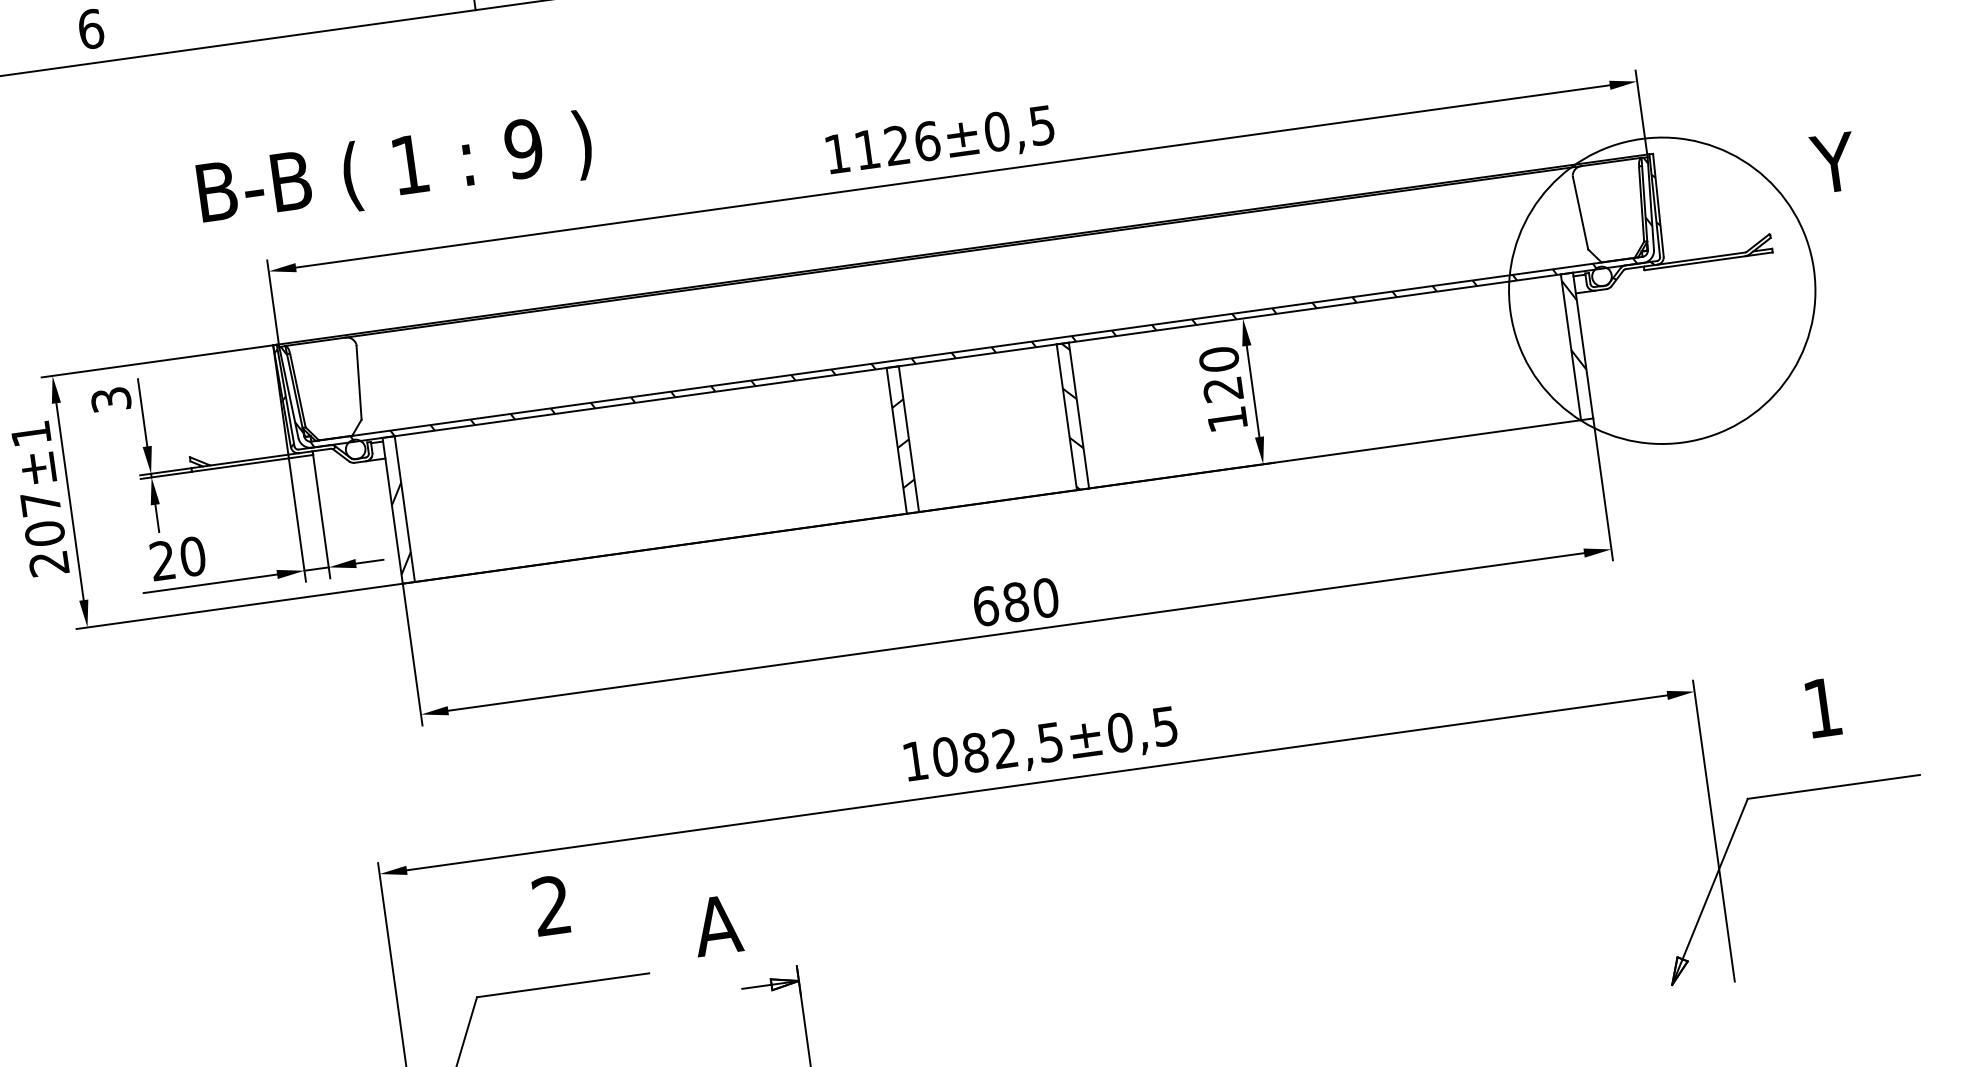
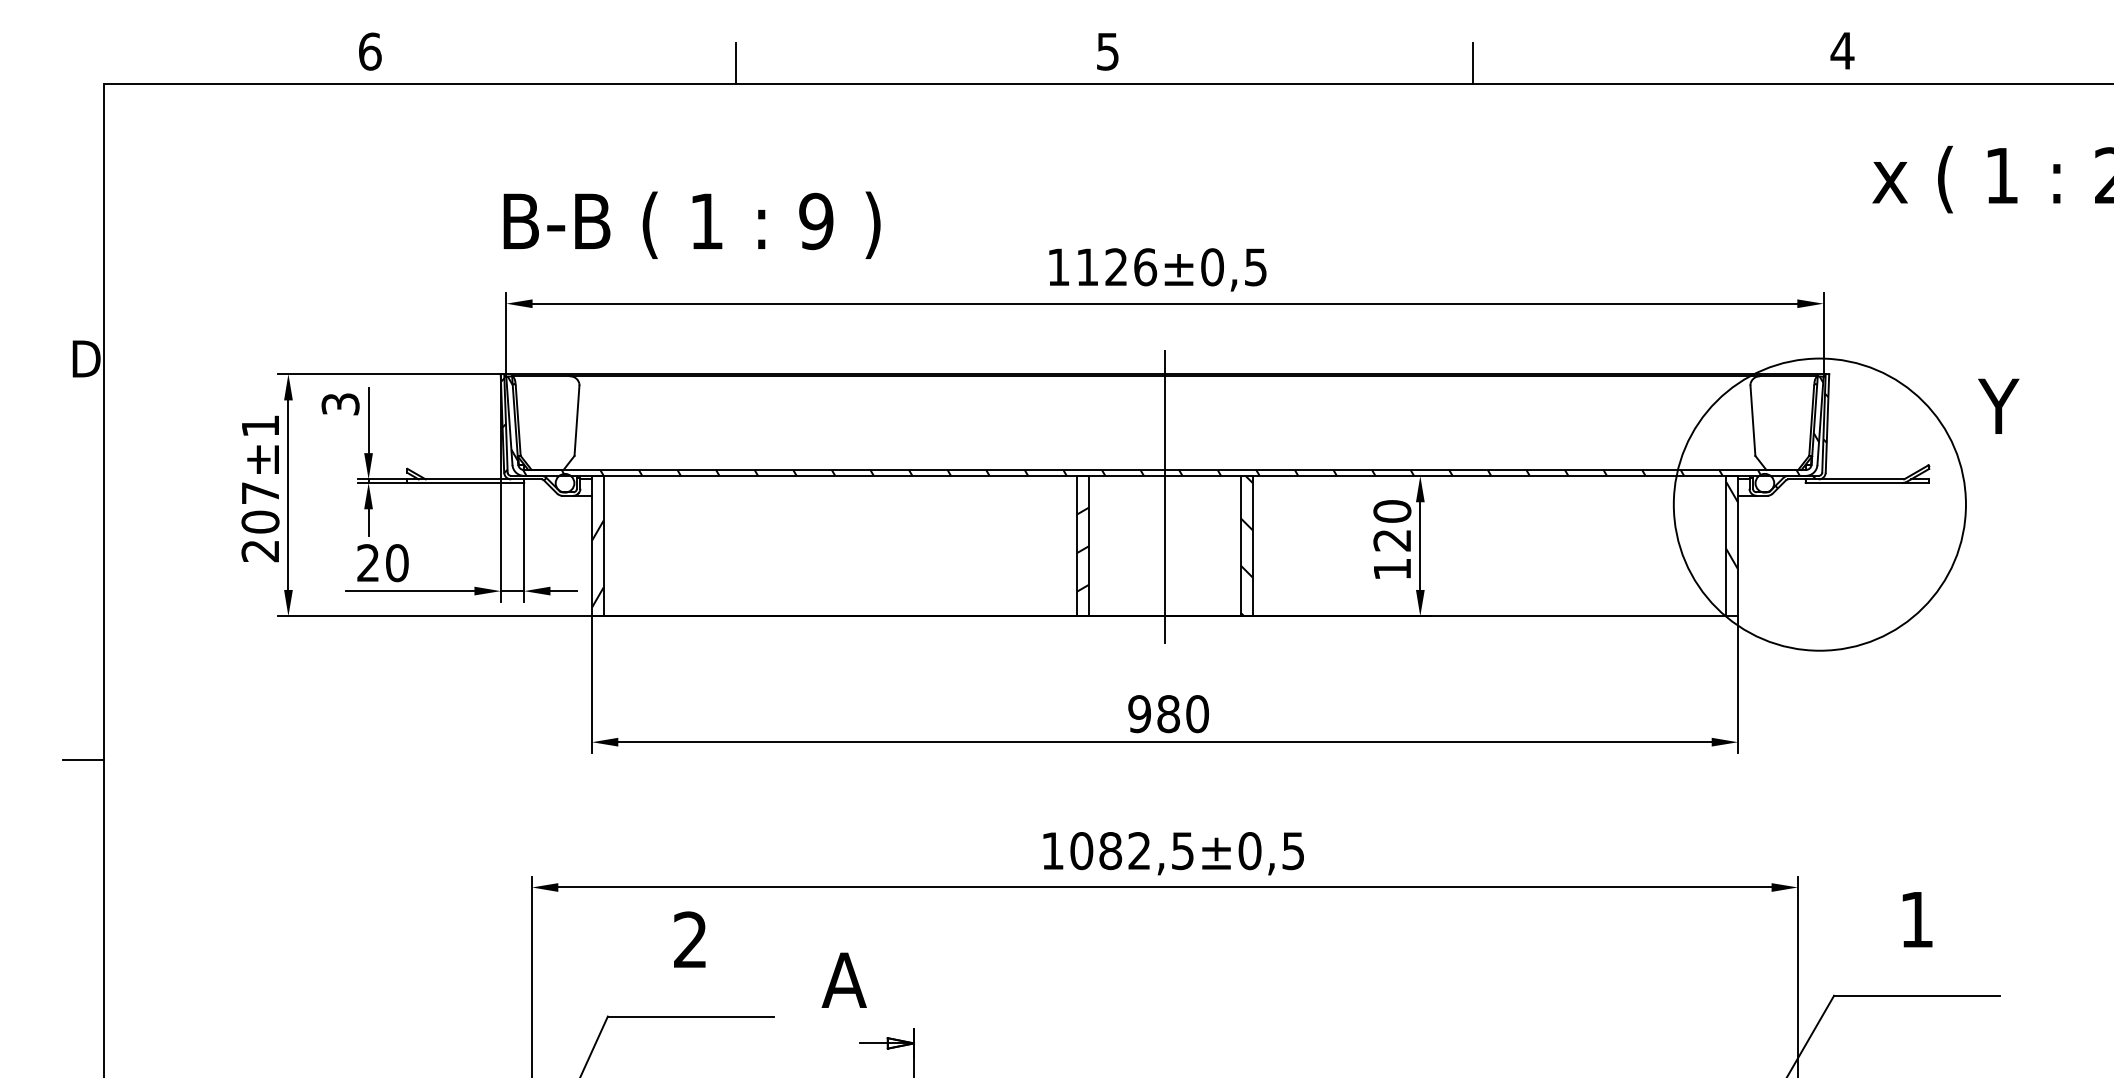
text: (394, 170) -> (691, 224), moved
line: (980, 376) -> (1164, 496), added
text: (985, 606) -> (1139, 714), 680 -> 980

